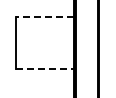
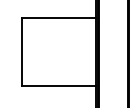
line: (44, 16) -> (58, 17), dashed -> solid
line: (45, 69) -> (59, 85), dashed -> solid

